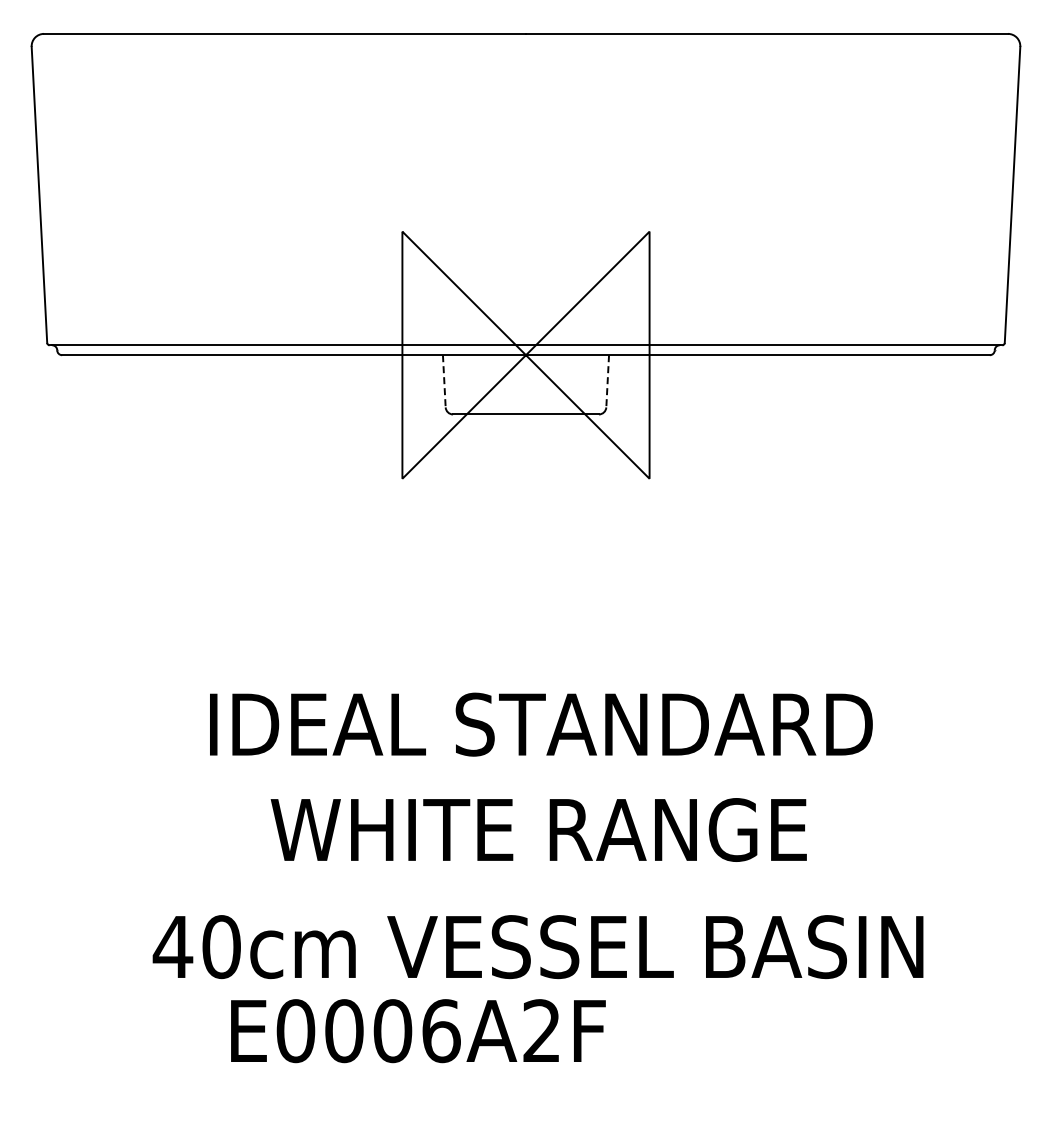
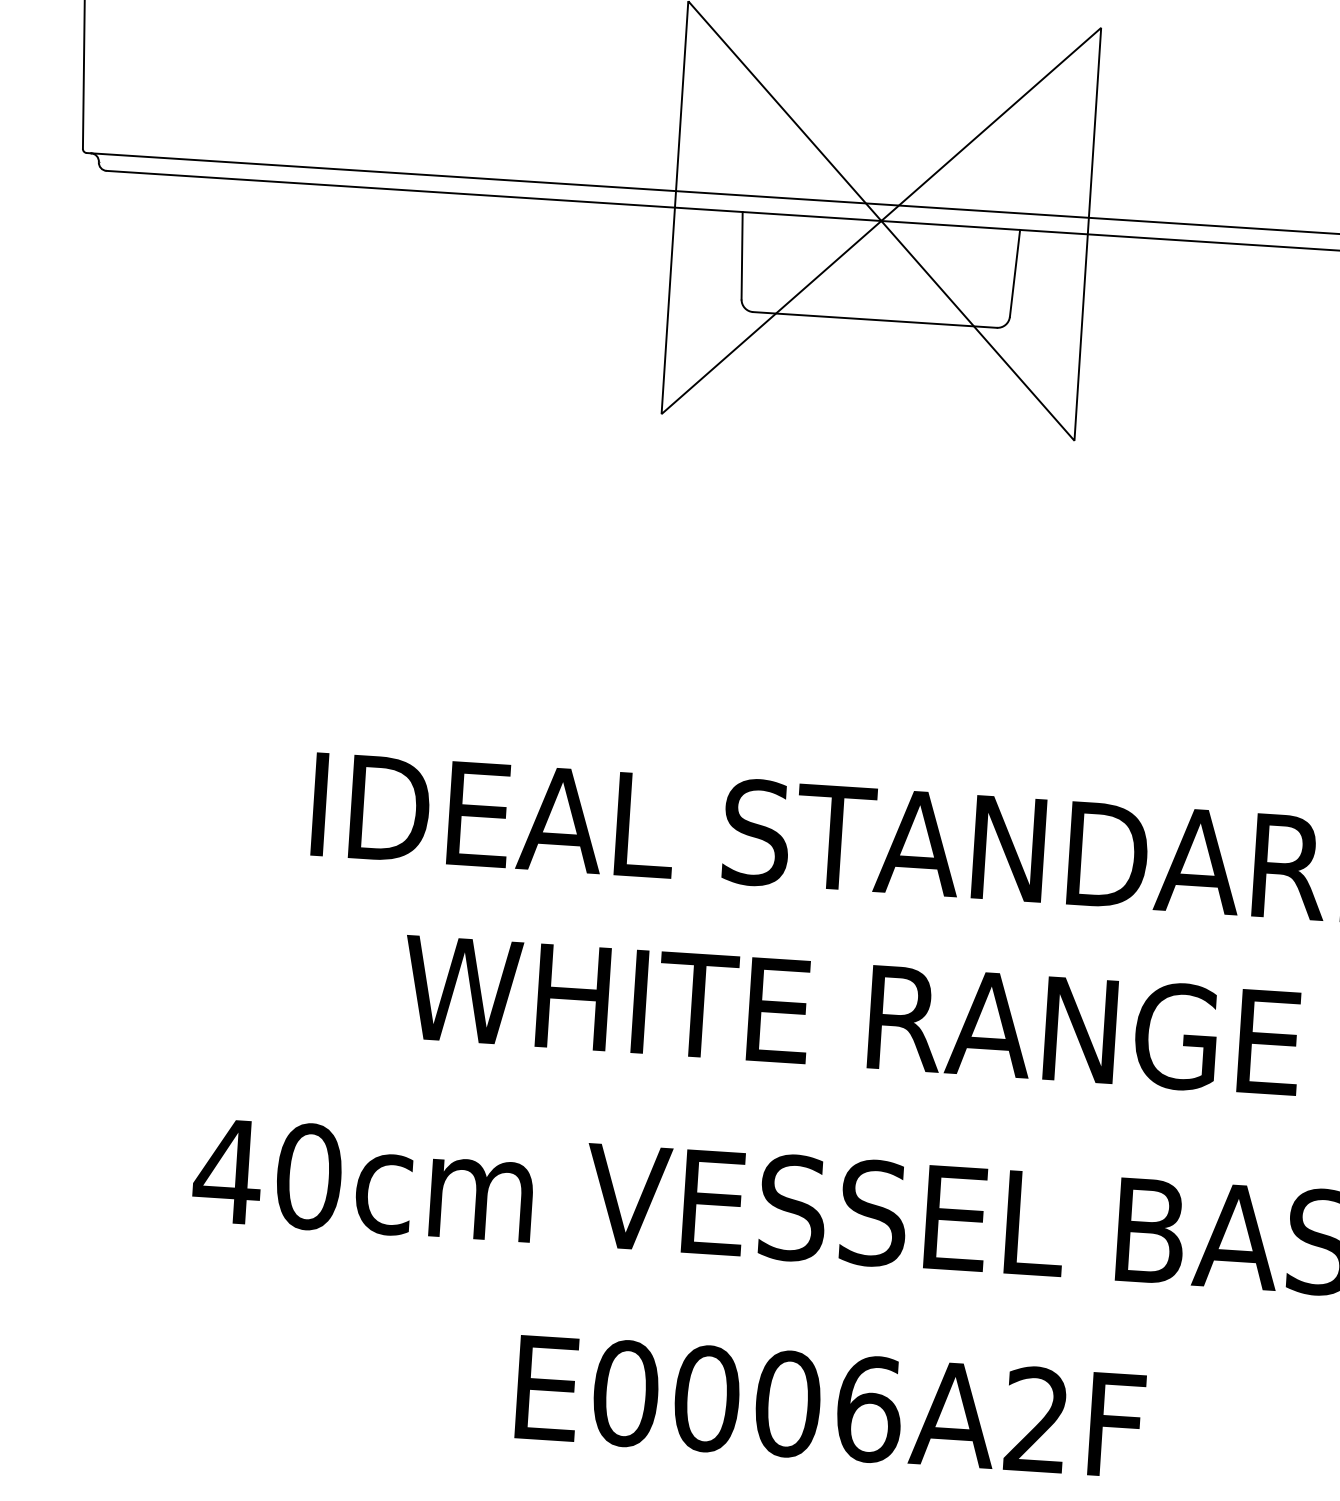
line: (444, 381) -> (742, 256), dashed -> solid
line: (607, 381) -> (1014, 273), dashed -> solid
text: (418, 1031) -> (830, 1407), moved

